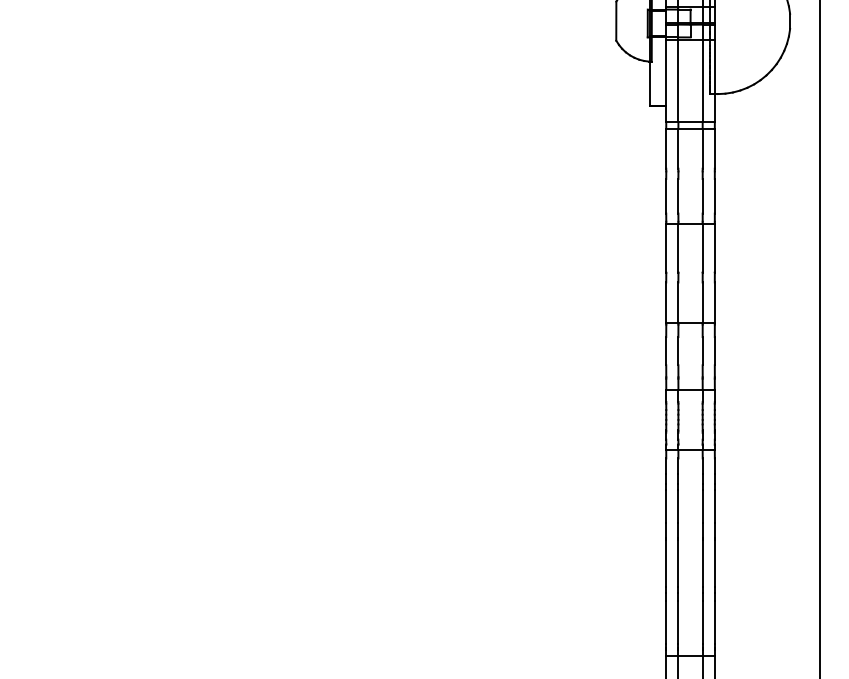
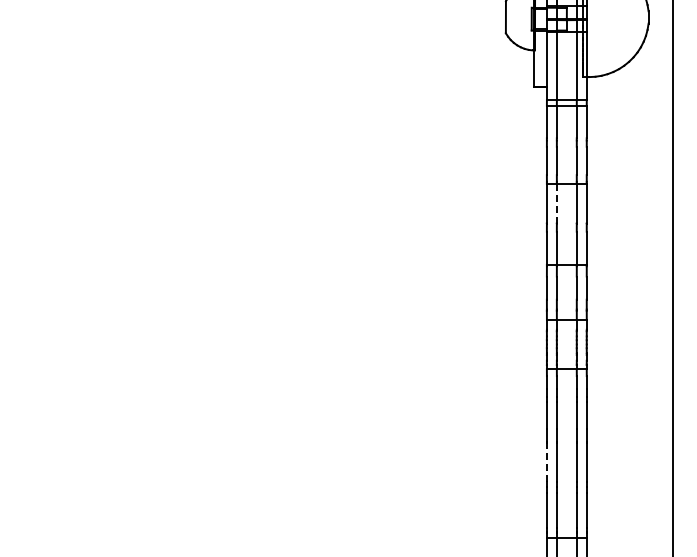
line: (677, 248) -> (556, 203), solid -> dashed
line: (665, 563) -> (546, 462), solid -> dashed

